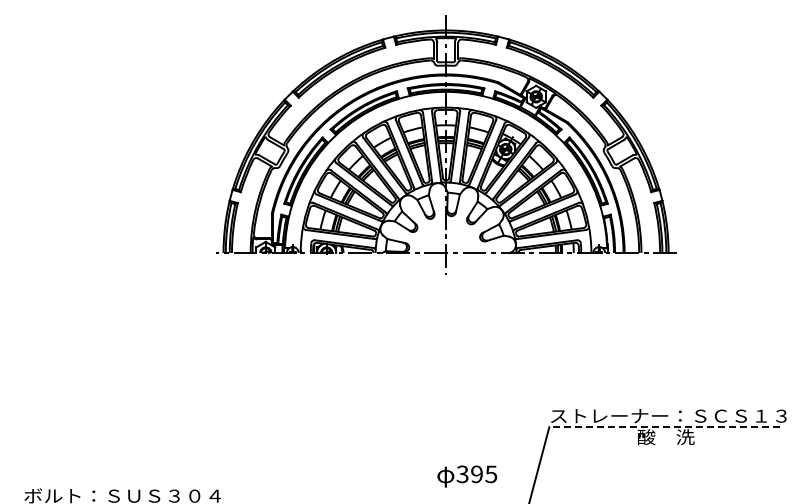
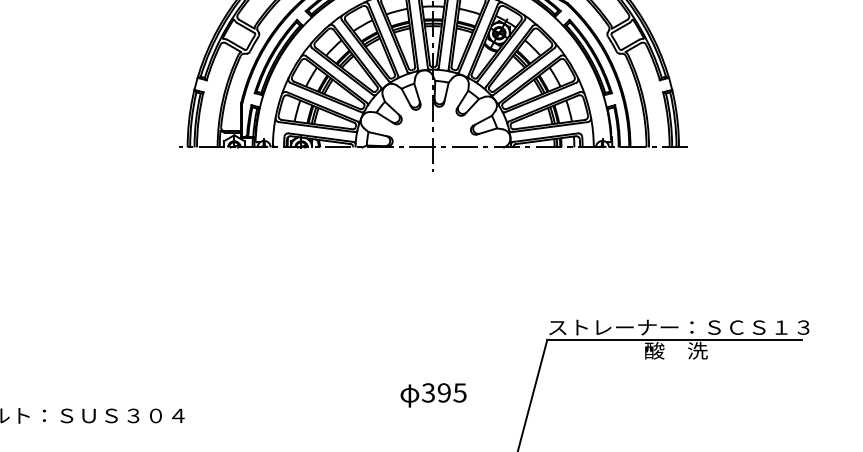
line: (664, 427) -> (674, 340), dashed -> solid
text: (467, 476) -> (433, 395), moved

